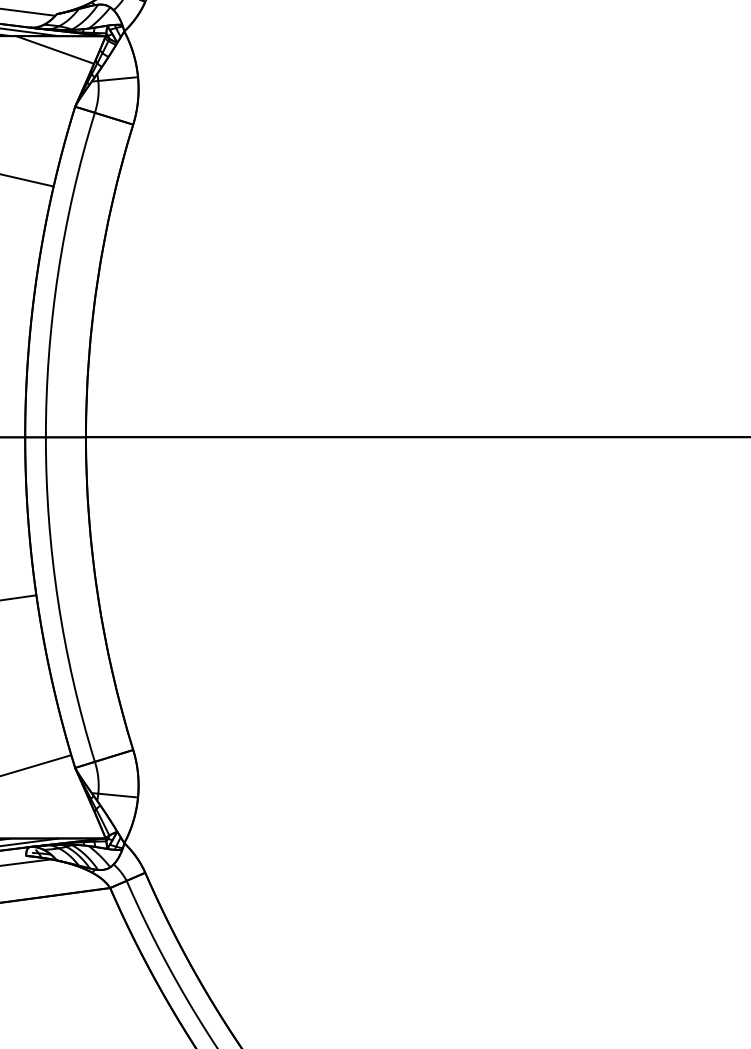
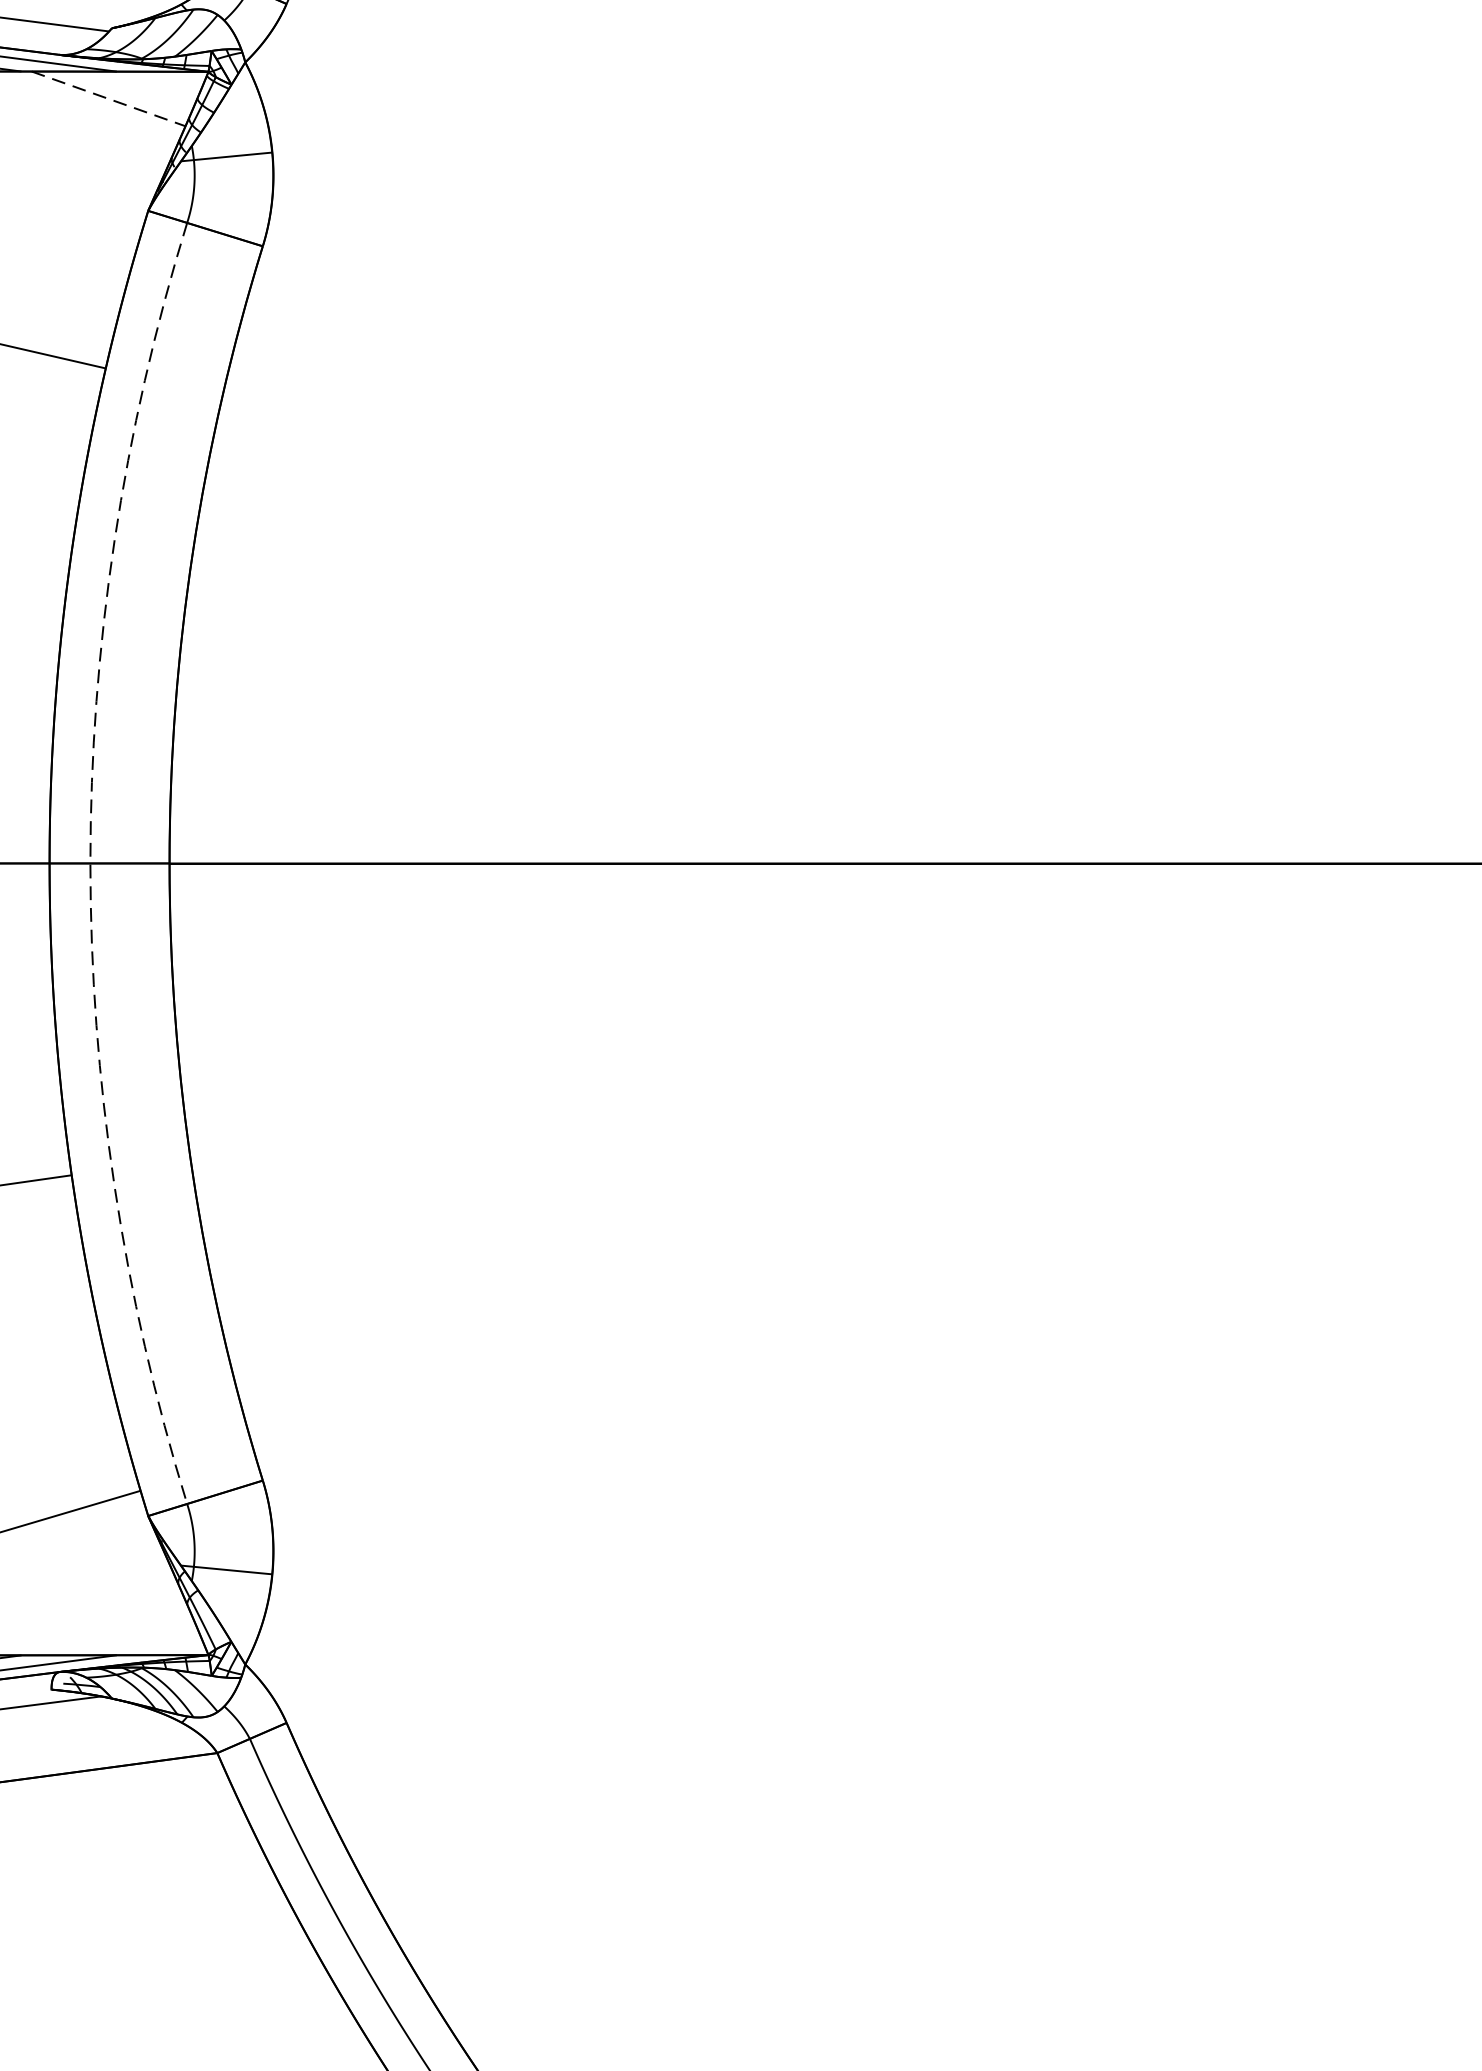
line: (55, 50) -> (109, 99), solid -> dashed
arc: (45, 437) -> (89, 863), solid -> dashed

